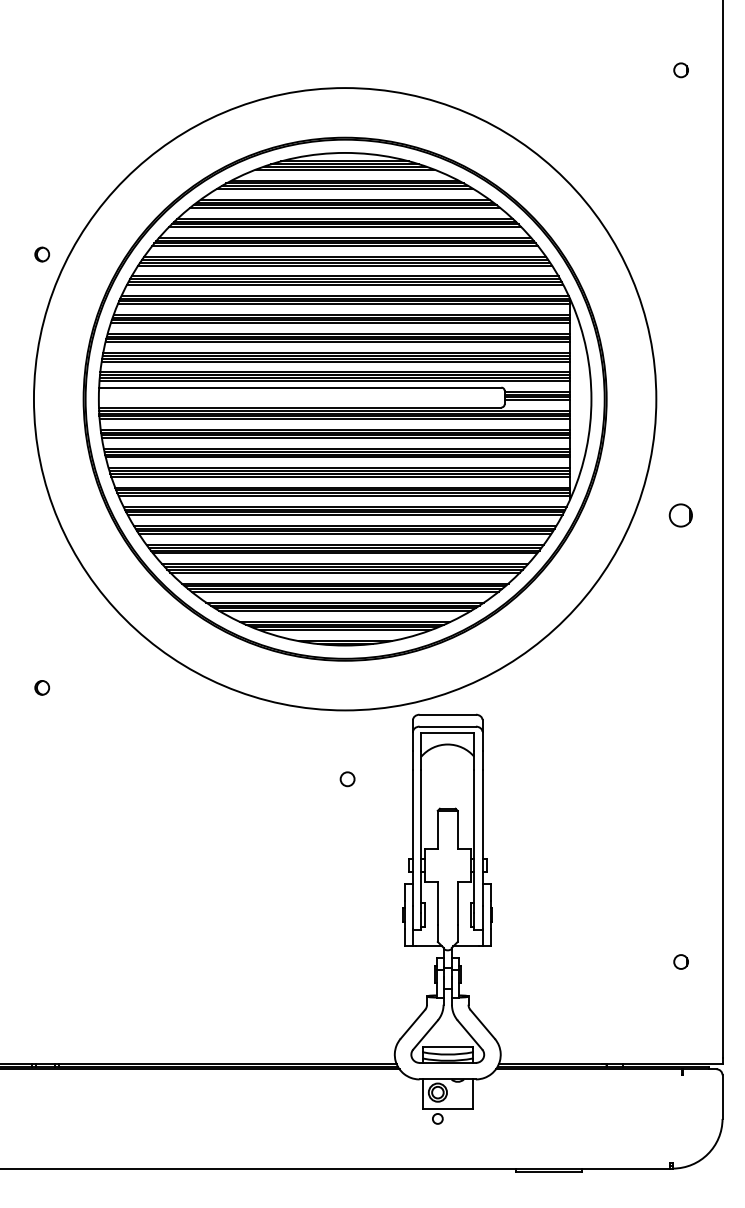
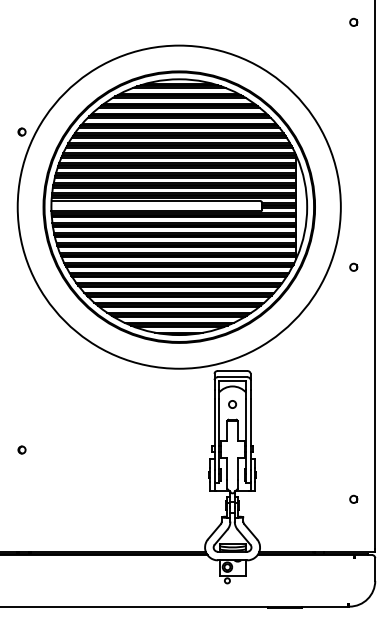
part: (680, 68) -> (353, 21), moved
part: (680, 513) -> (353, 266), size x0.62
part: (41, 686) -> (21, 449), moved
circle: (347, 779) -> (232, 404), moved

